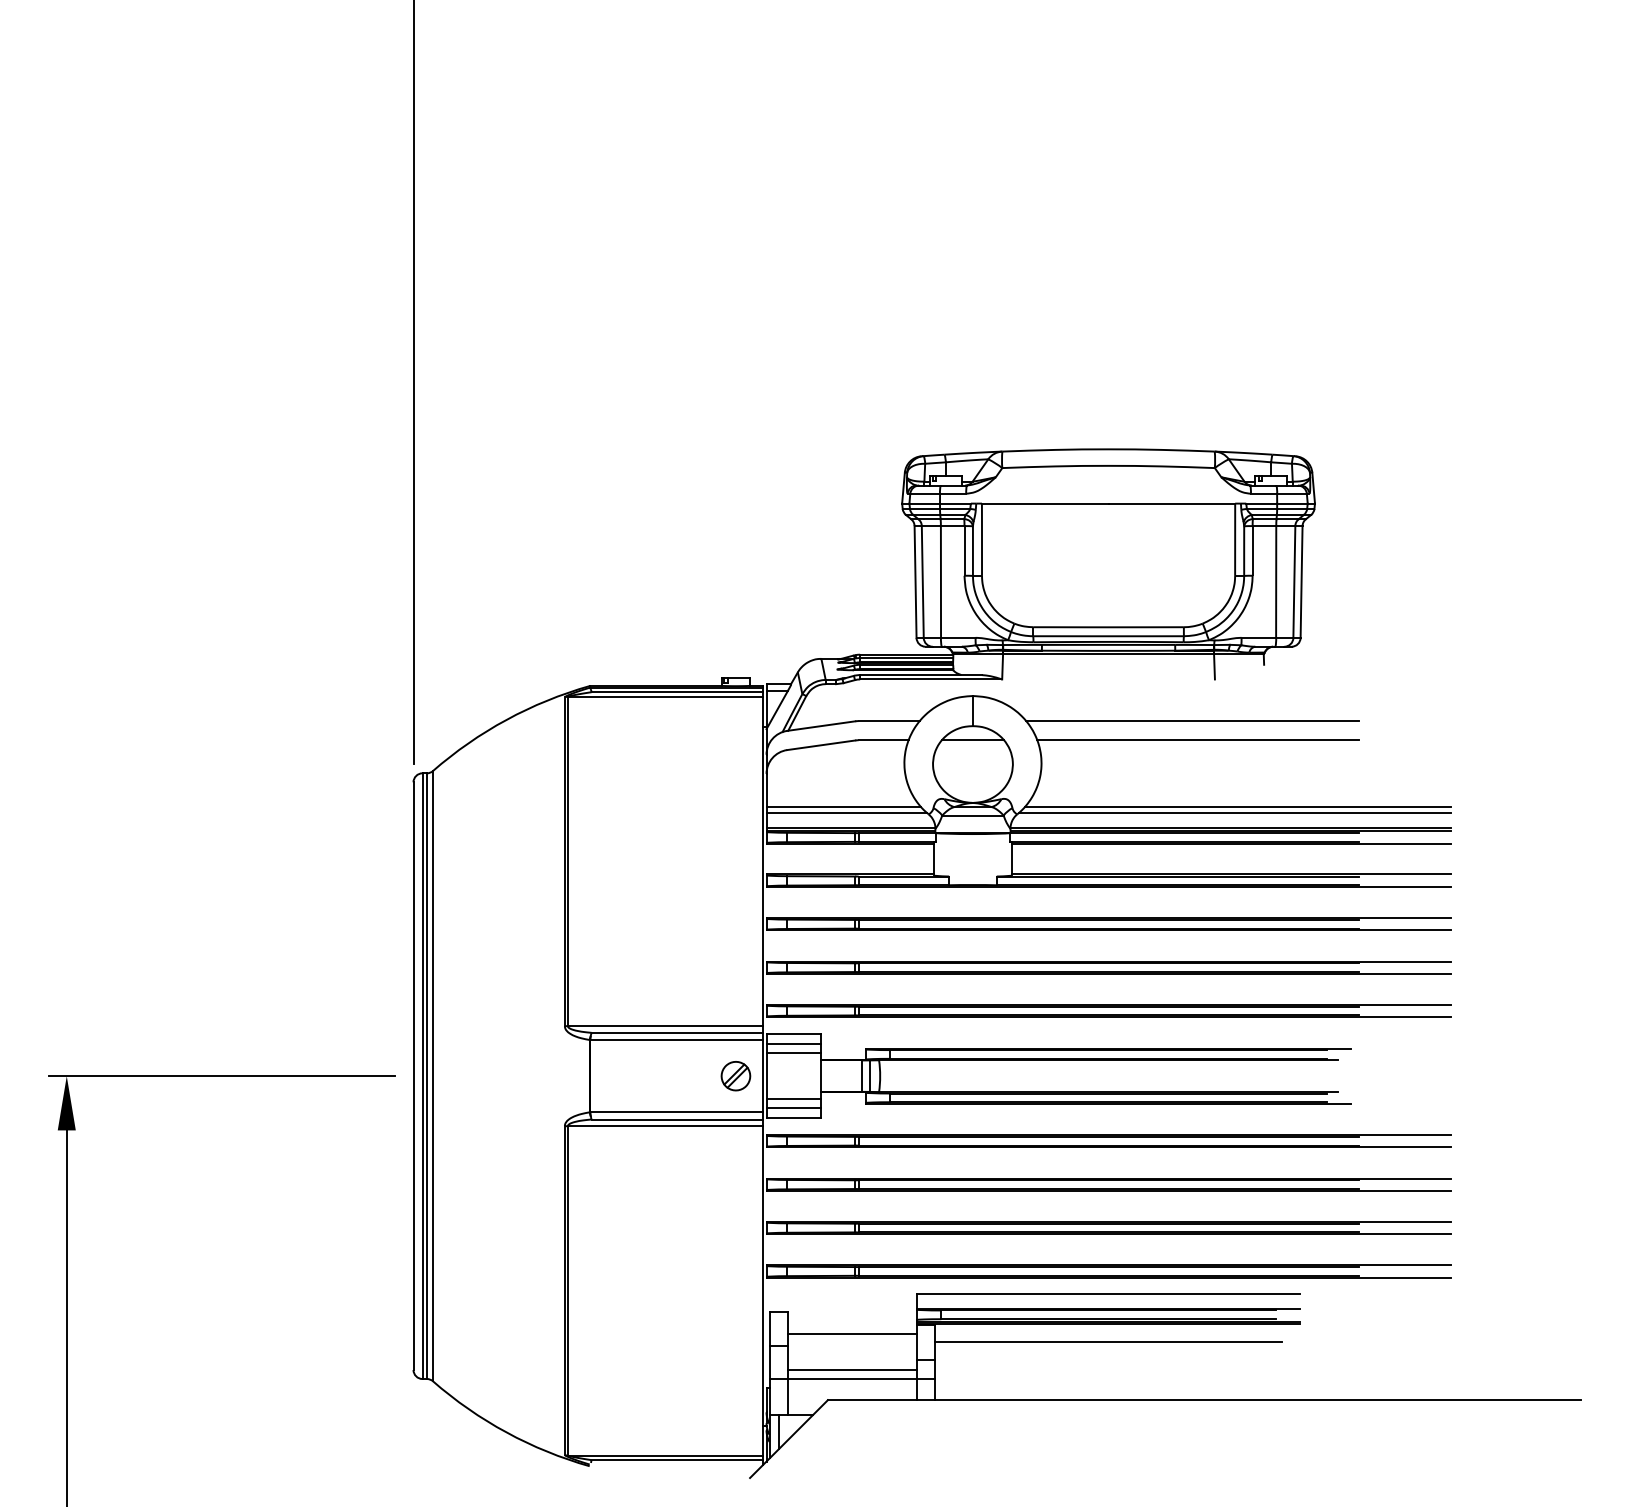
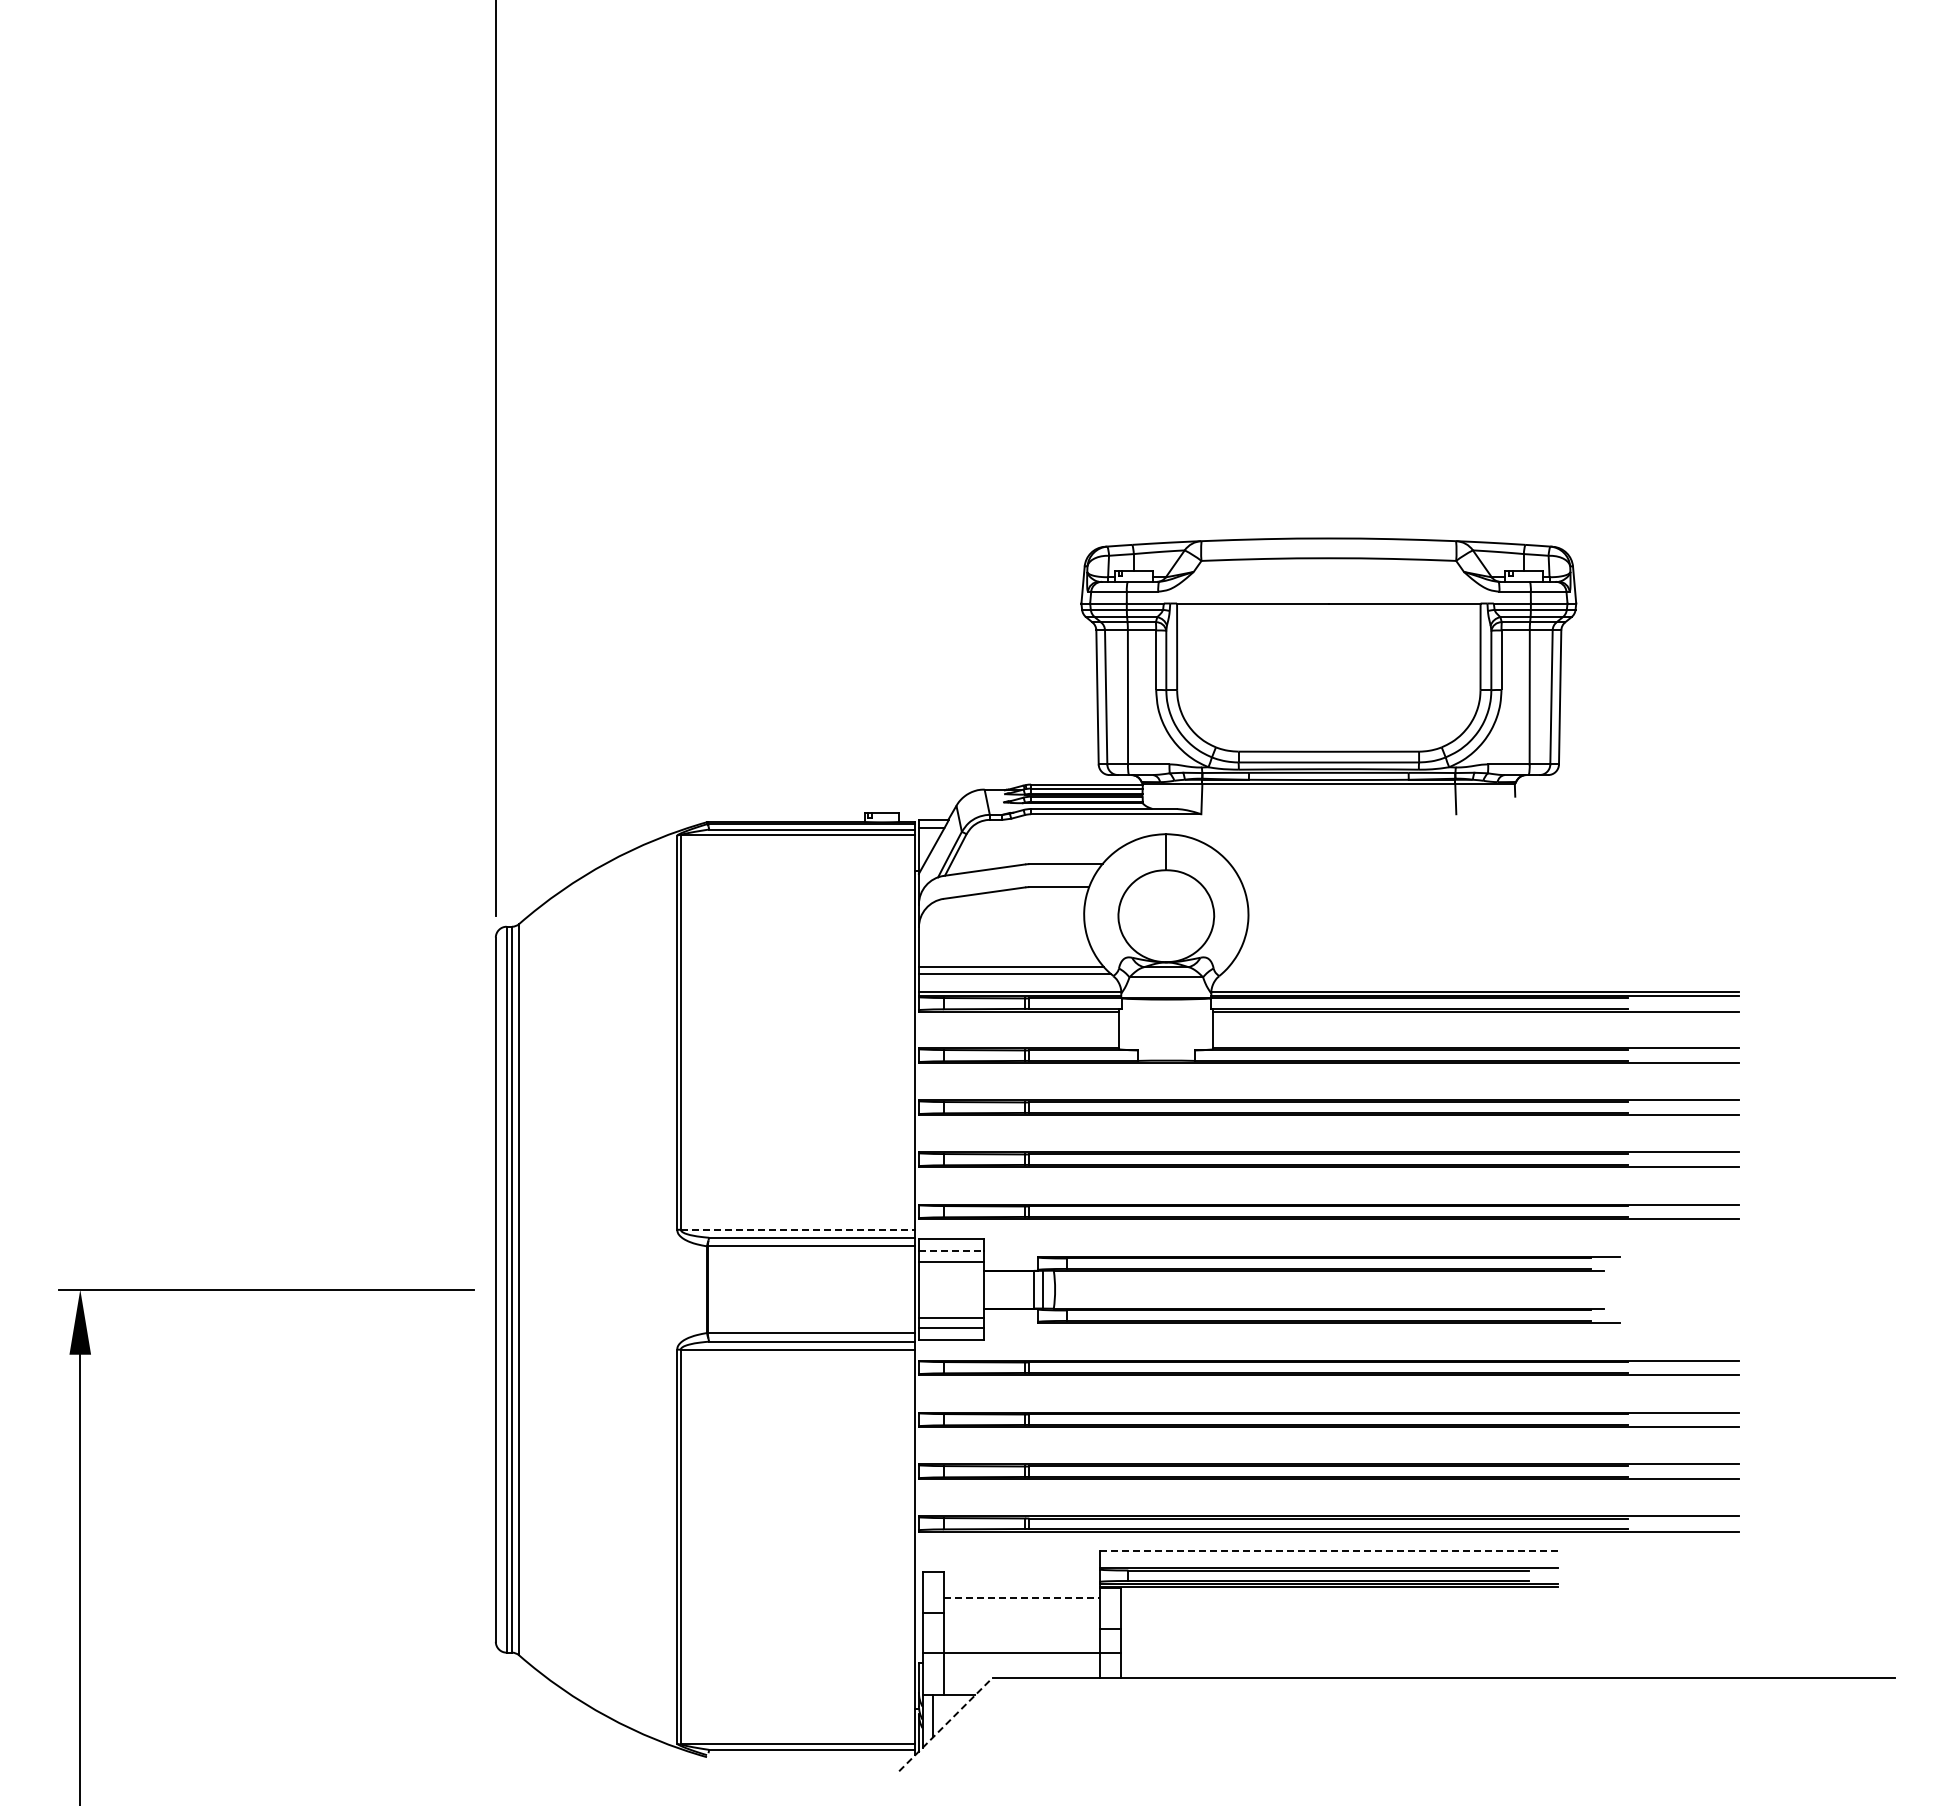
line: (1192, 721) -> (1429, 864), removed
line: (973, 740) -> (1166, 887), removed
line: (1197, 740) -> (1435, 887), removed
line: (1237, 806) -> (1483, 966), removed
line: (1234, 813) -> (1479, 974), removed
line: (665, 1025) -> (797, 1229), solid -> dashed
line: (793, 1044) -> (951, 1251), solid -> dashed
part: (736, 1075) -> (882, 1289), removed
line: (1109, 1293) -> (1329, 1550), solid -> dashed
line: (852, 1333) -> (1021, 1598), solid -> dashed
line: (1108, 1342) -> (1328, 1608), removed
line: (852, 1369) -> (1021, 1641), removed
line: (789, 1438) -> (946, 1724), solid -> dashed

